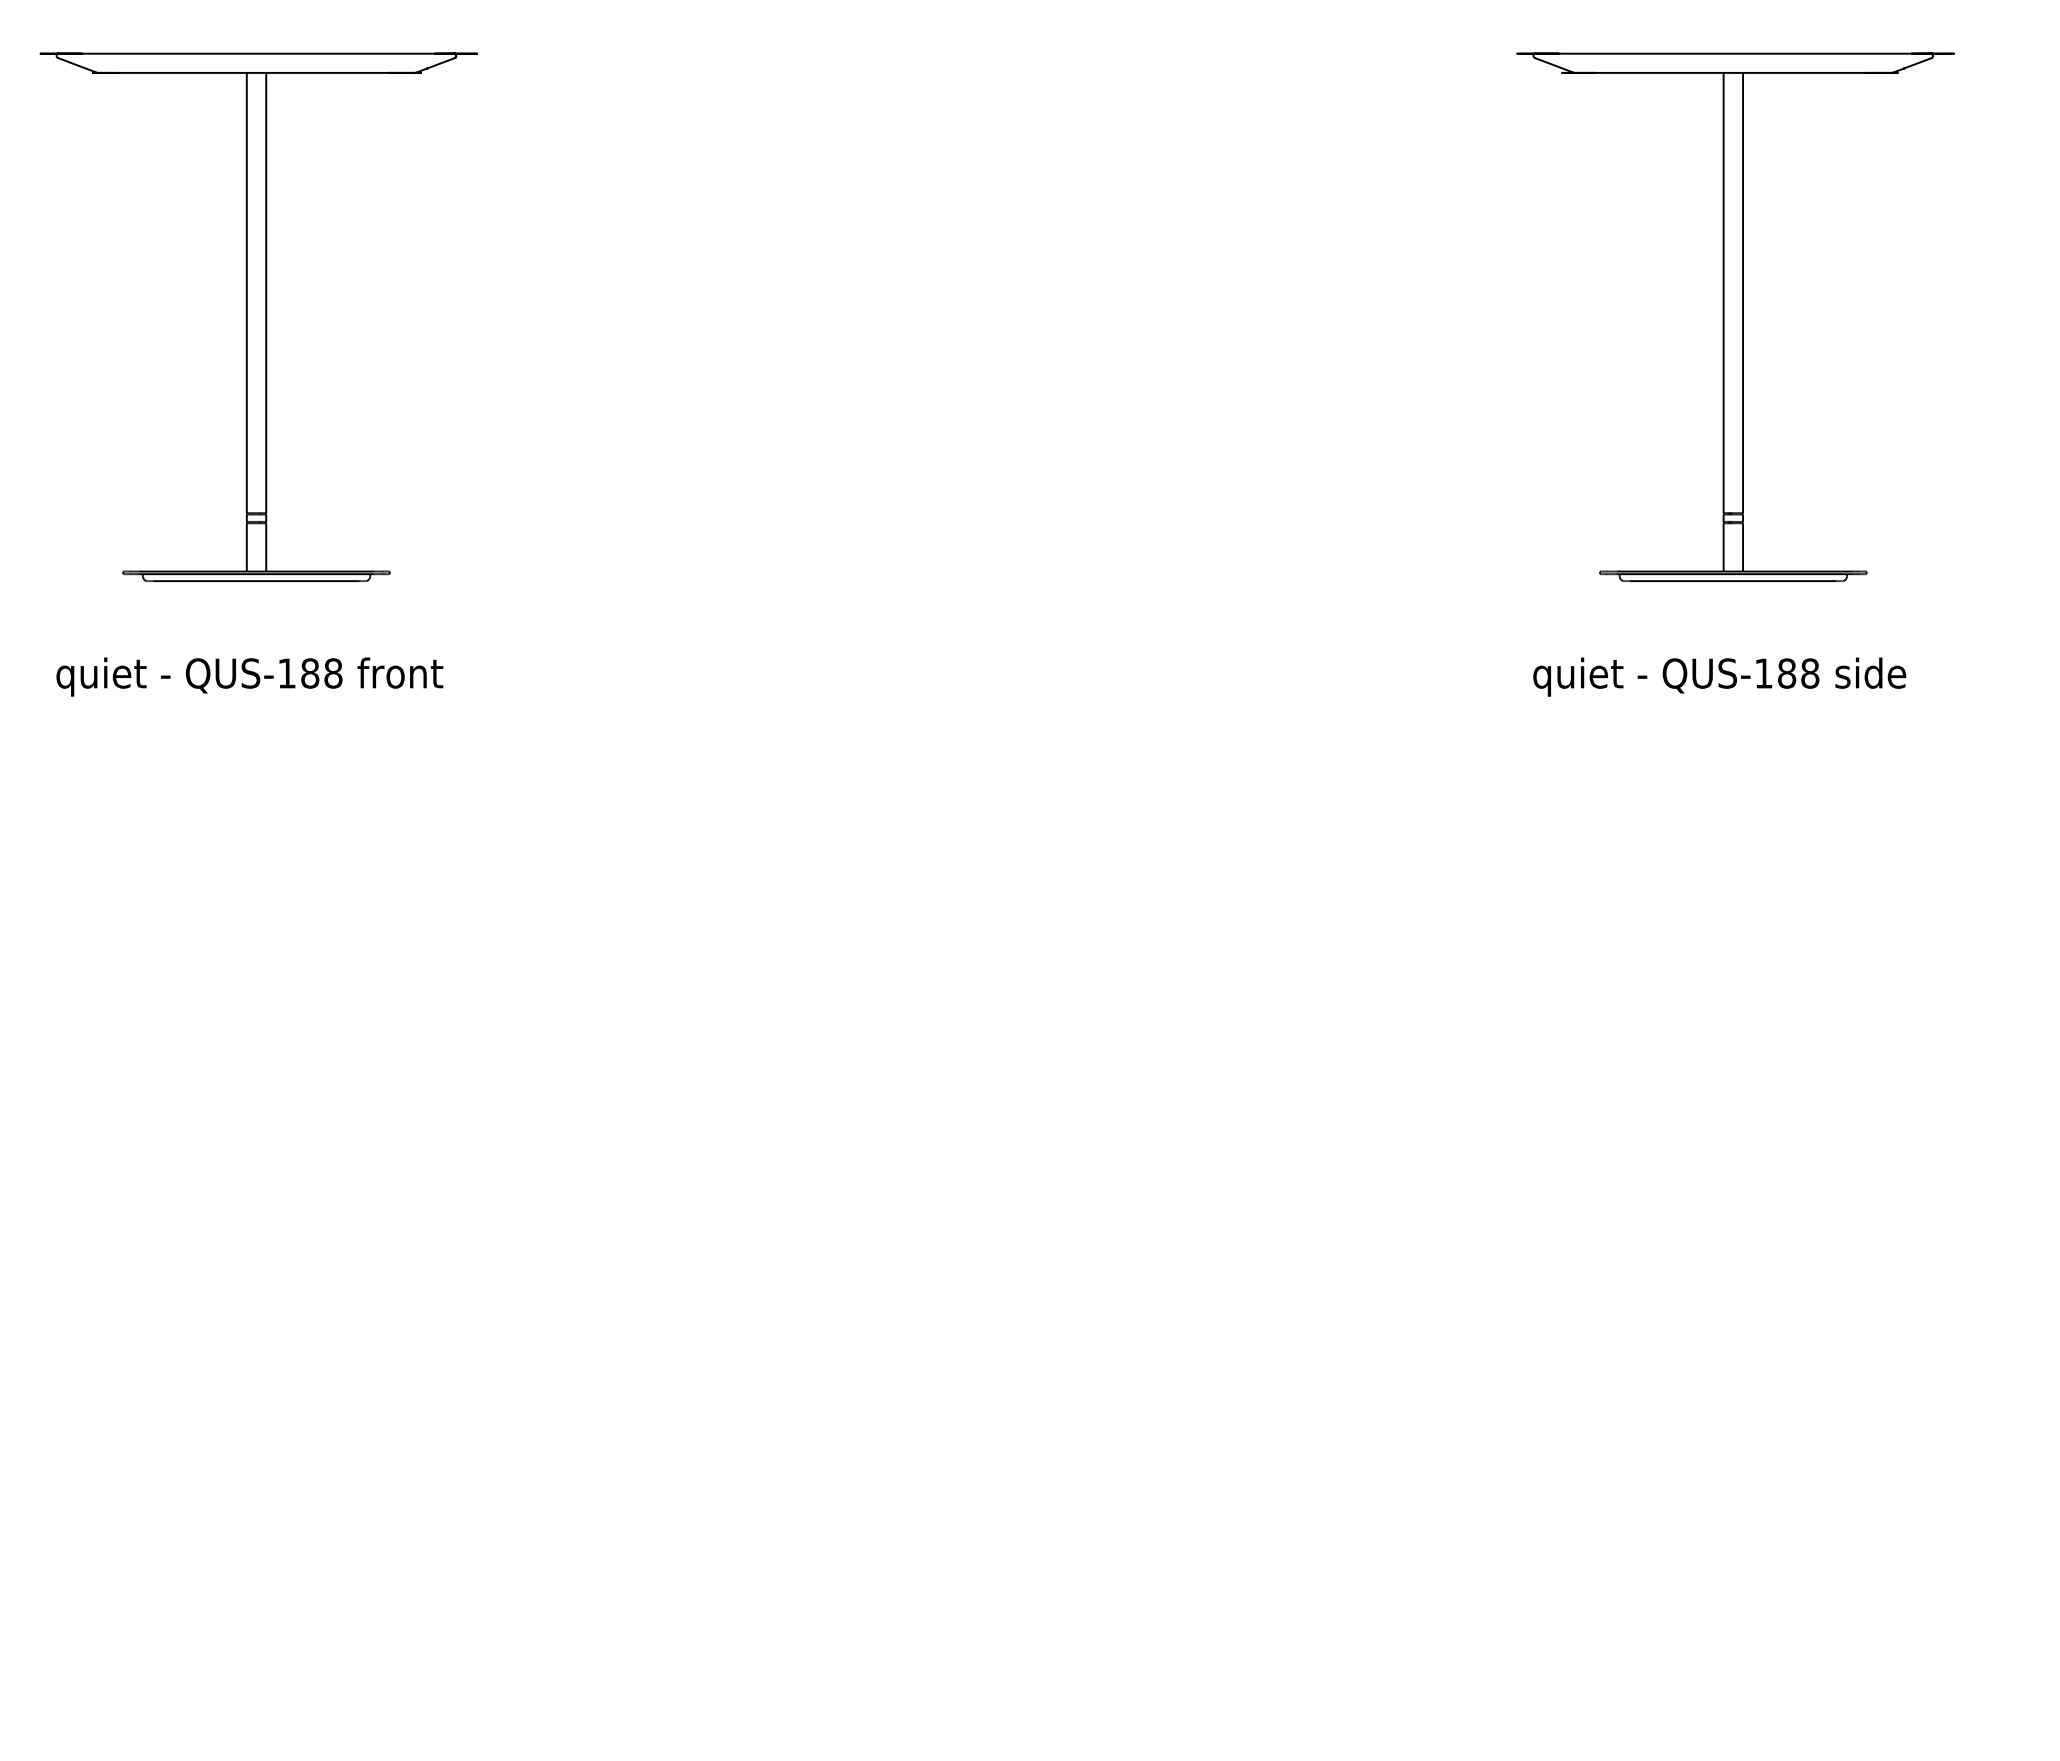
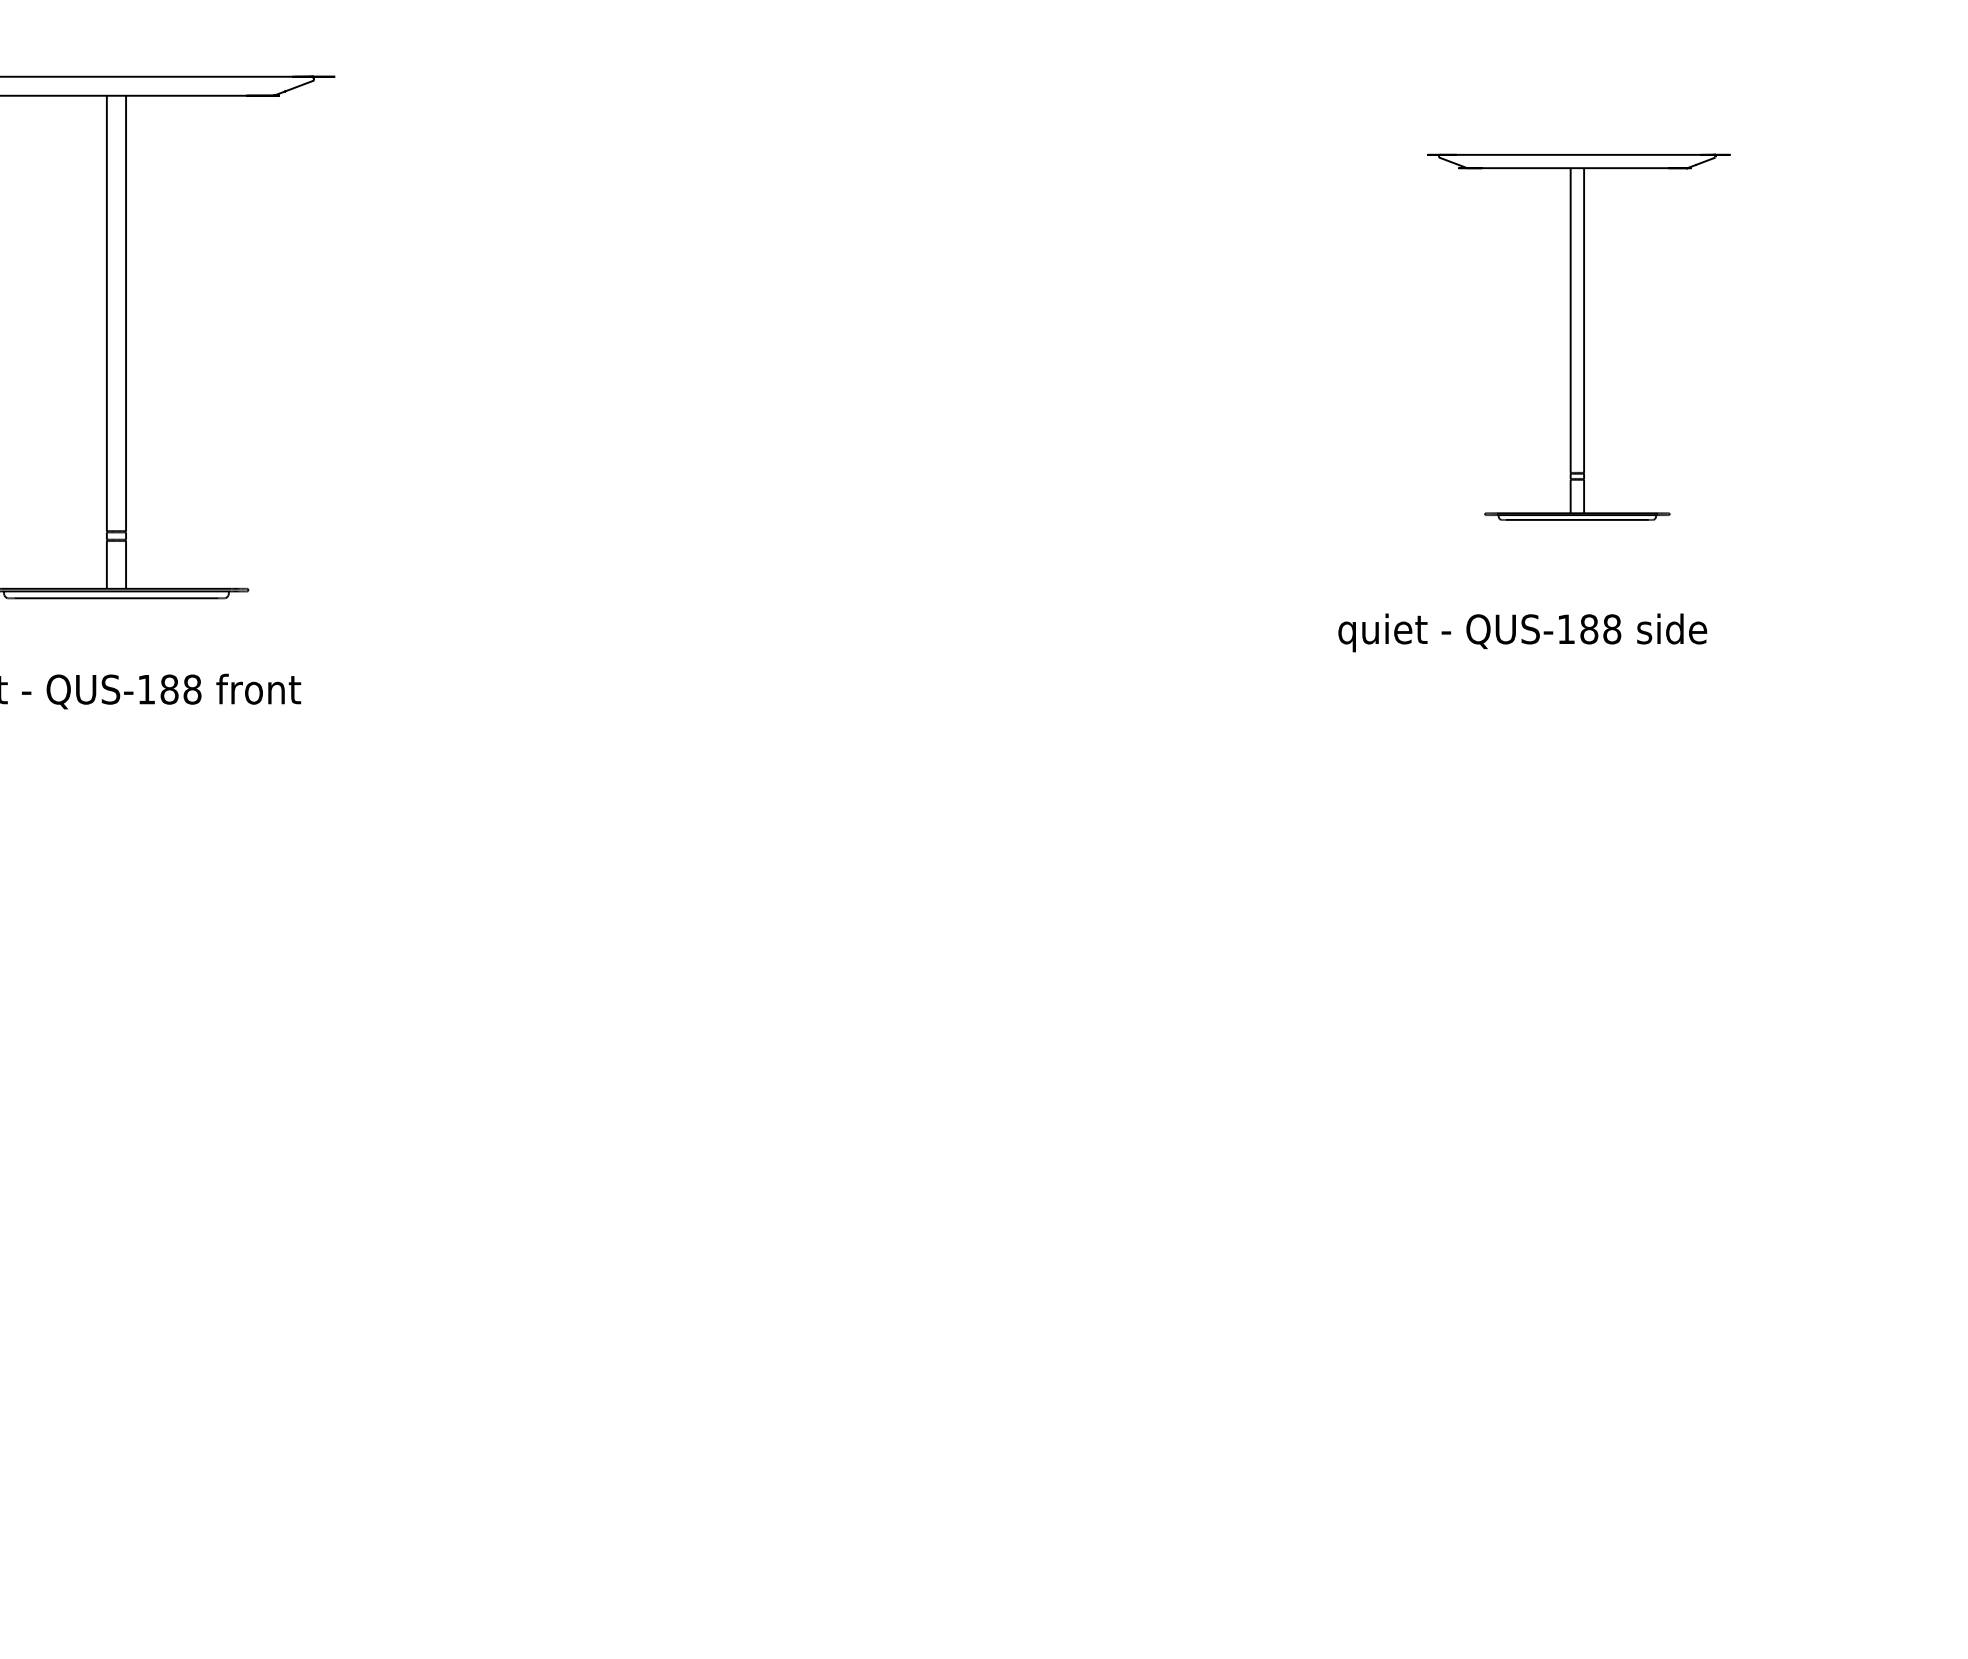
part: (1735, 316) -> (1578, 336), size x0.7
text: (1719, 676) -> (1522, 632), moved

